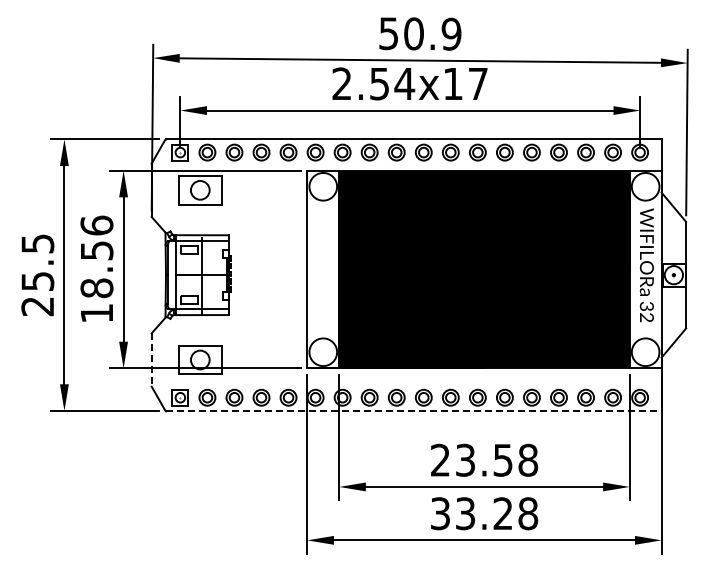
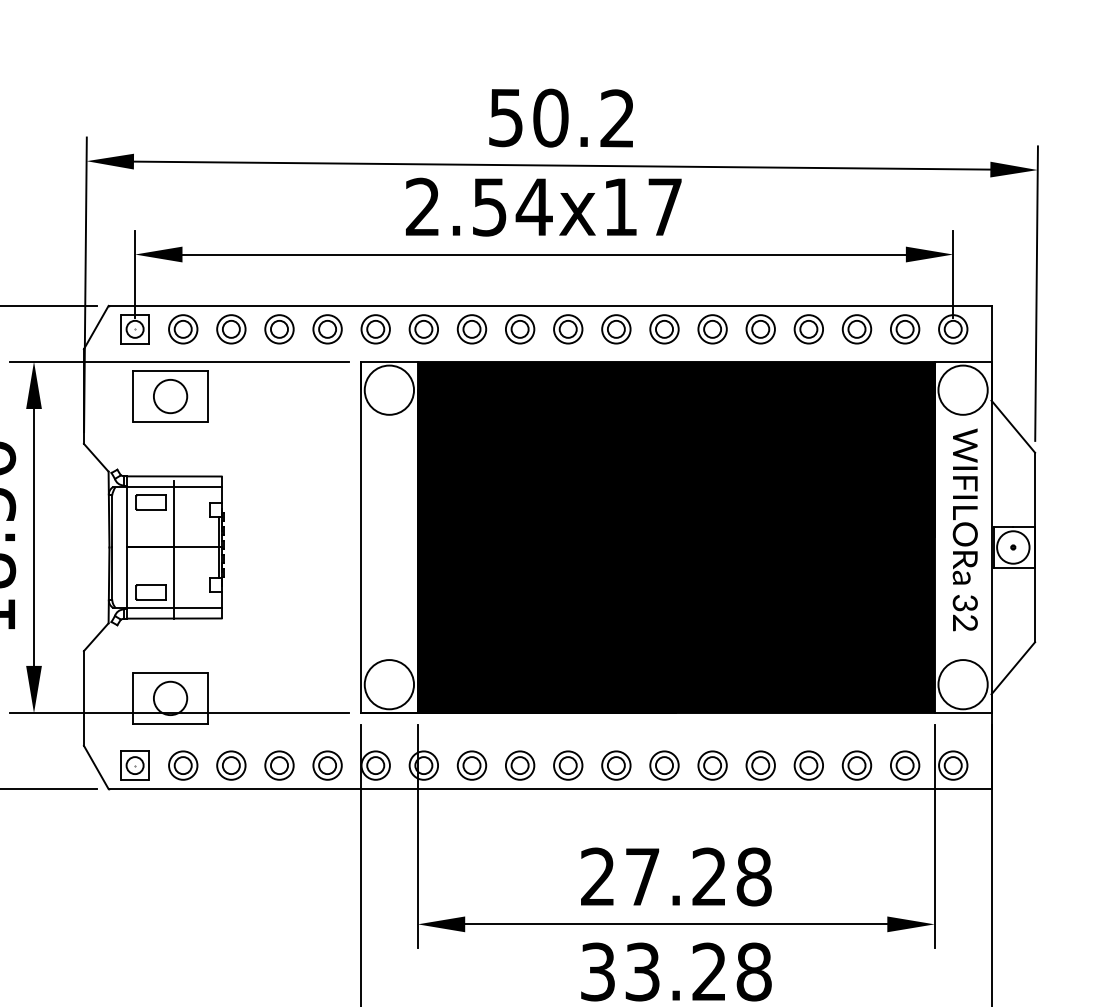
text: (451, 33) -> (617, 117), 50.9 -> 50.2
line: (151, 360) -> (83, 699), dashed -> solid
line: (414, 410) -> (551, 788), dashed -> solid
text: (484, 459) -> (676, 875), 23.58 -> 27.28

